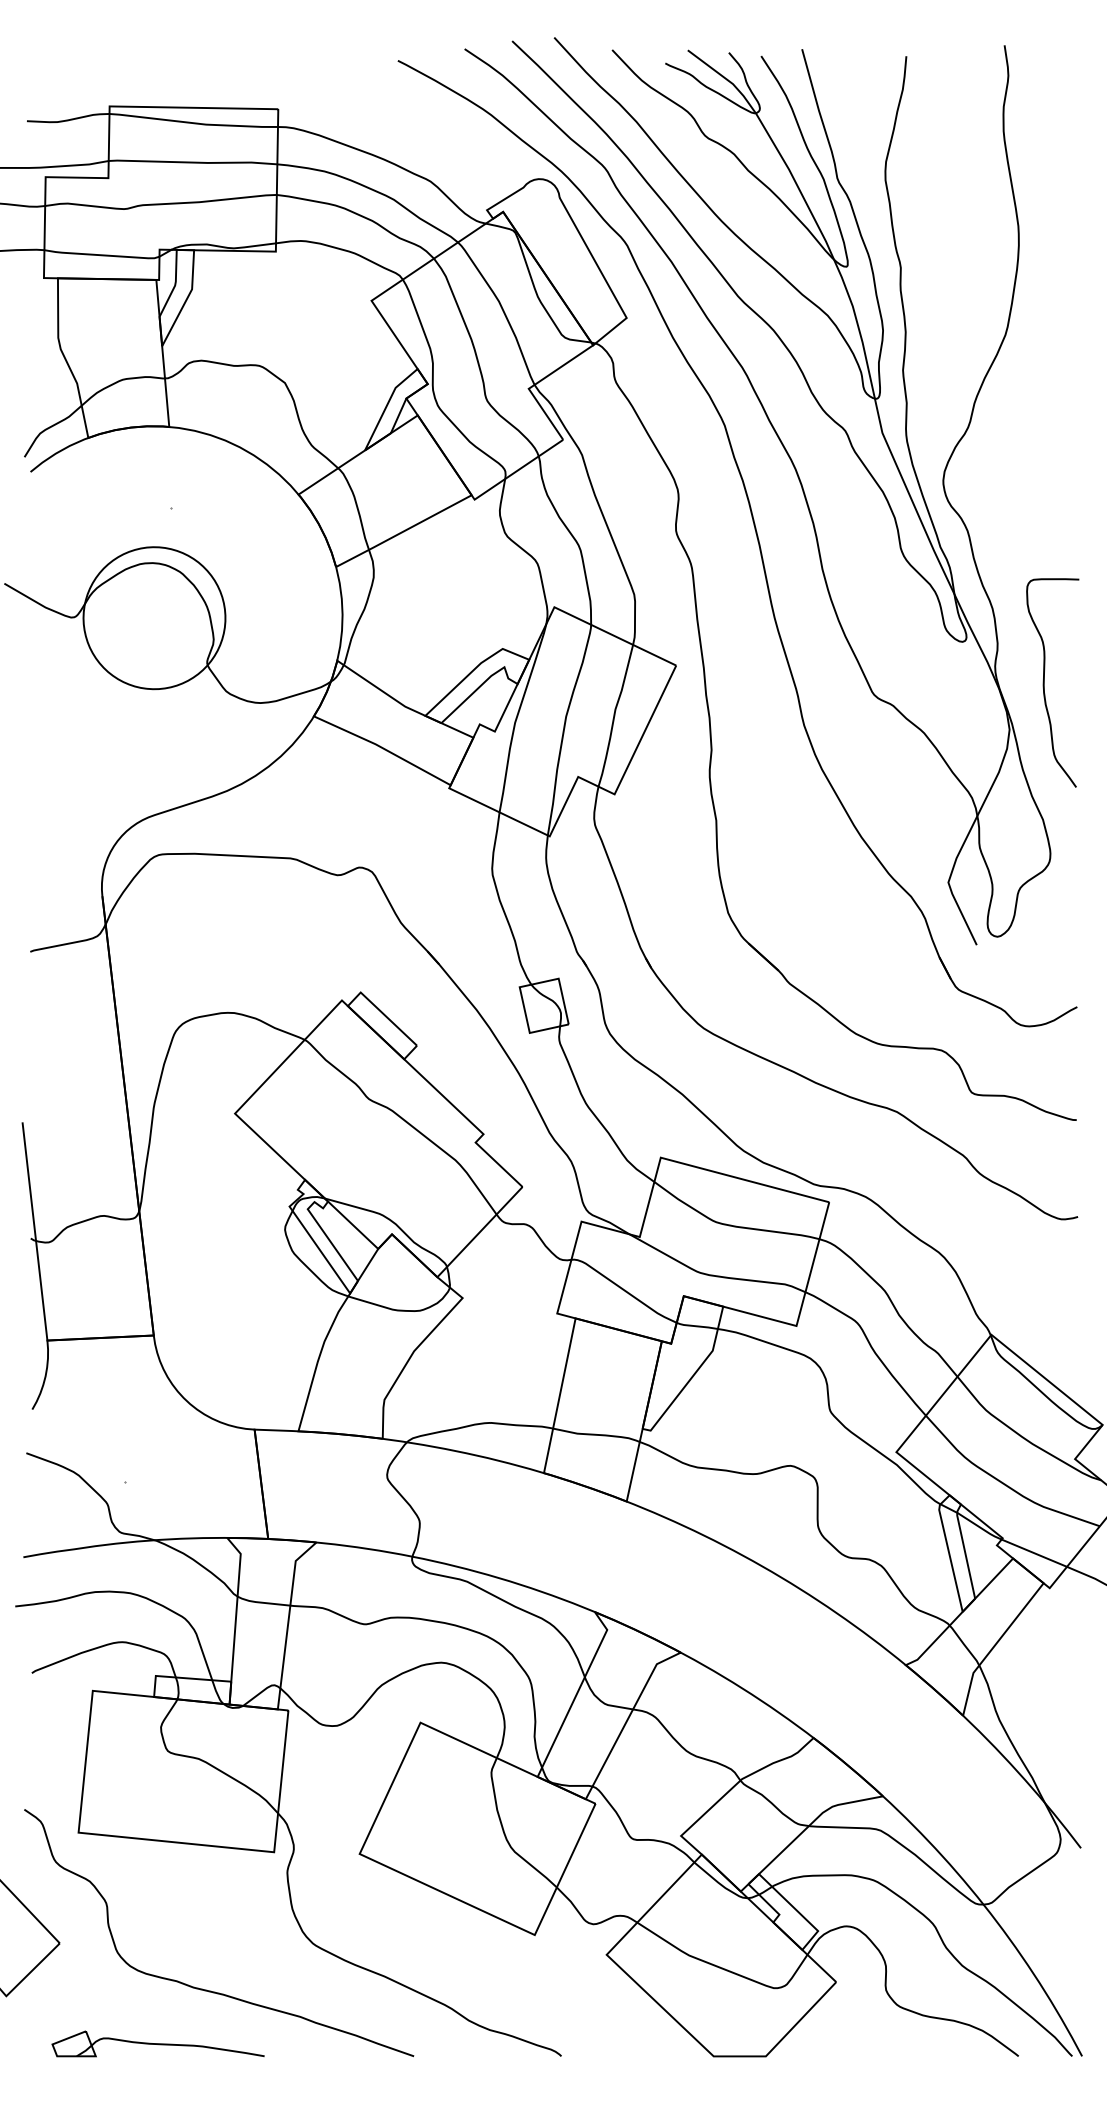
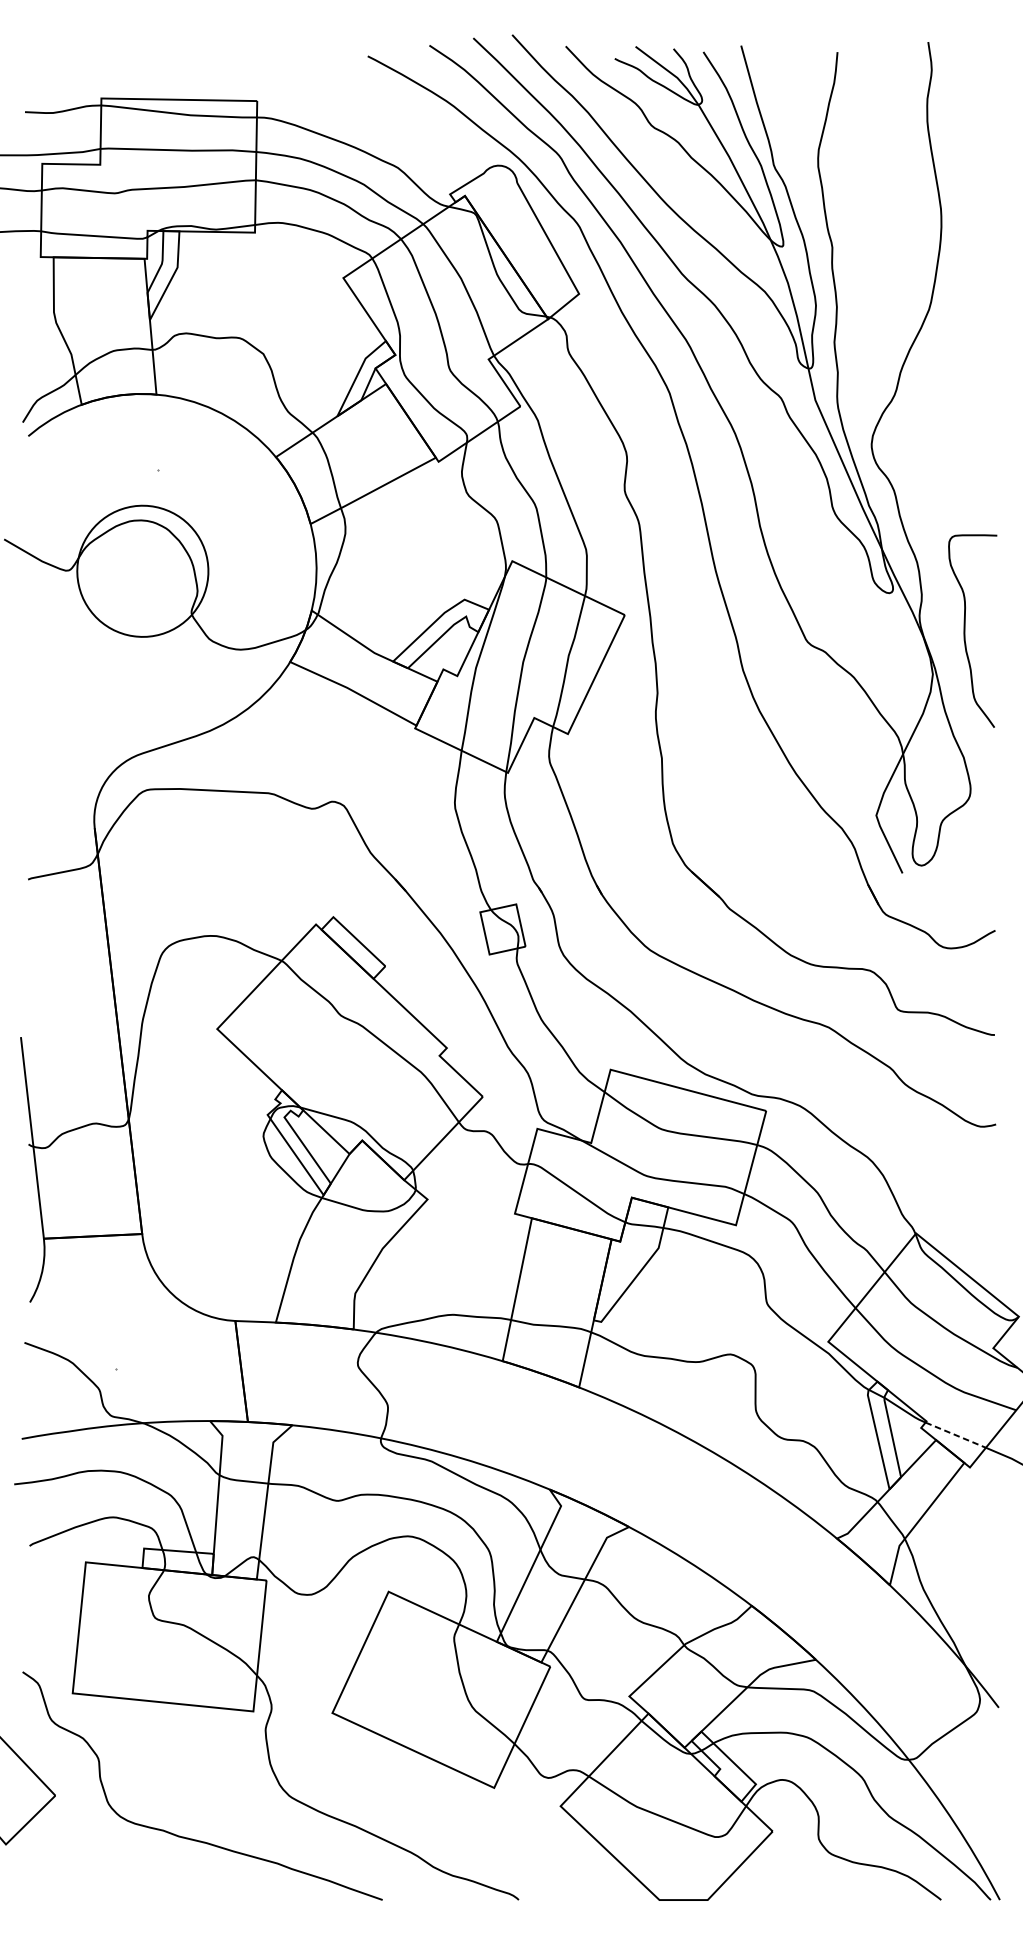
line: (1034, 1553) -> (955, 1435), solid -> dashed
part: (157, 2043) -> (145, 1888), removed

